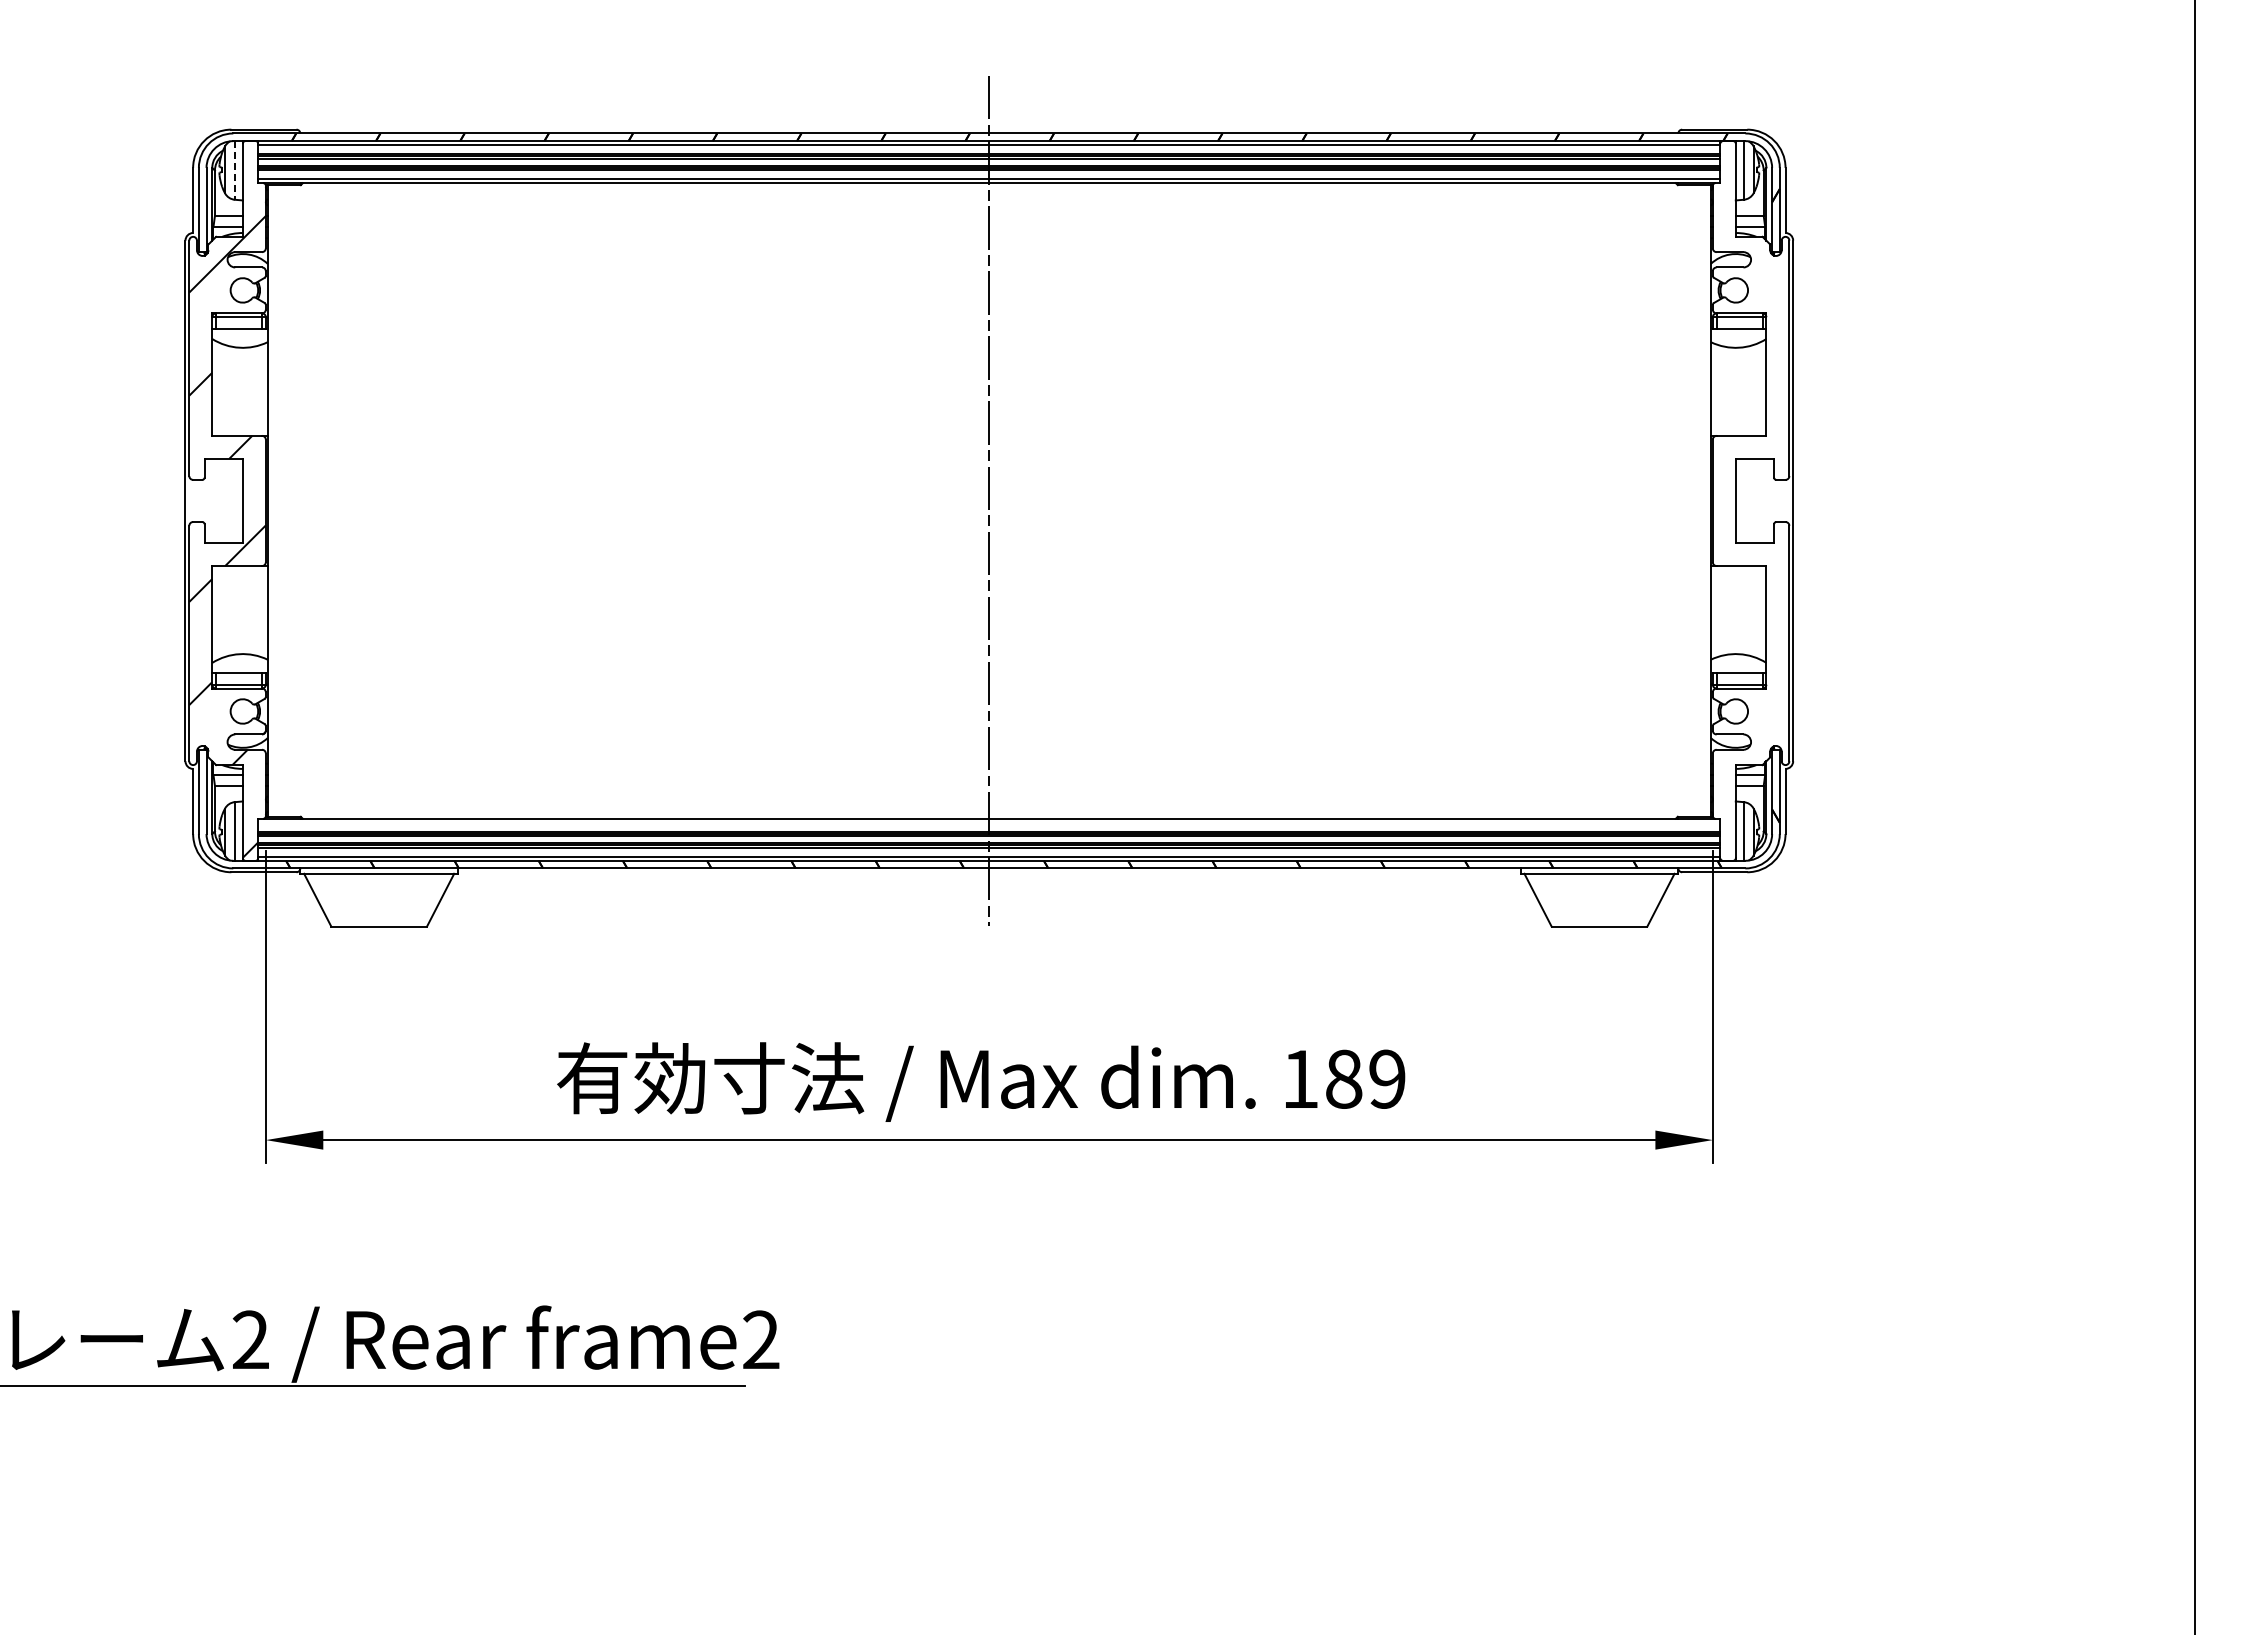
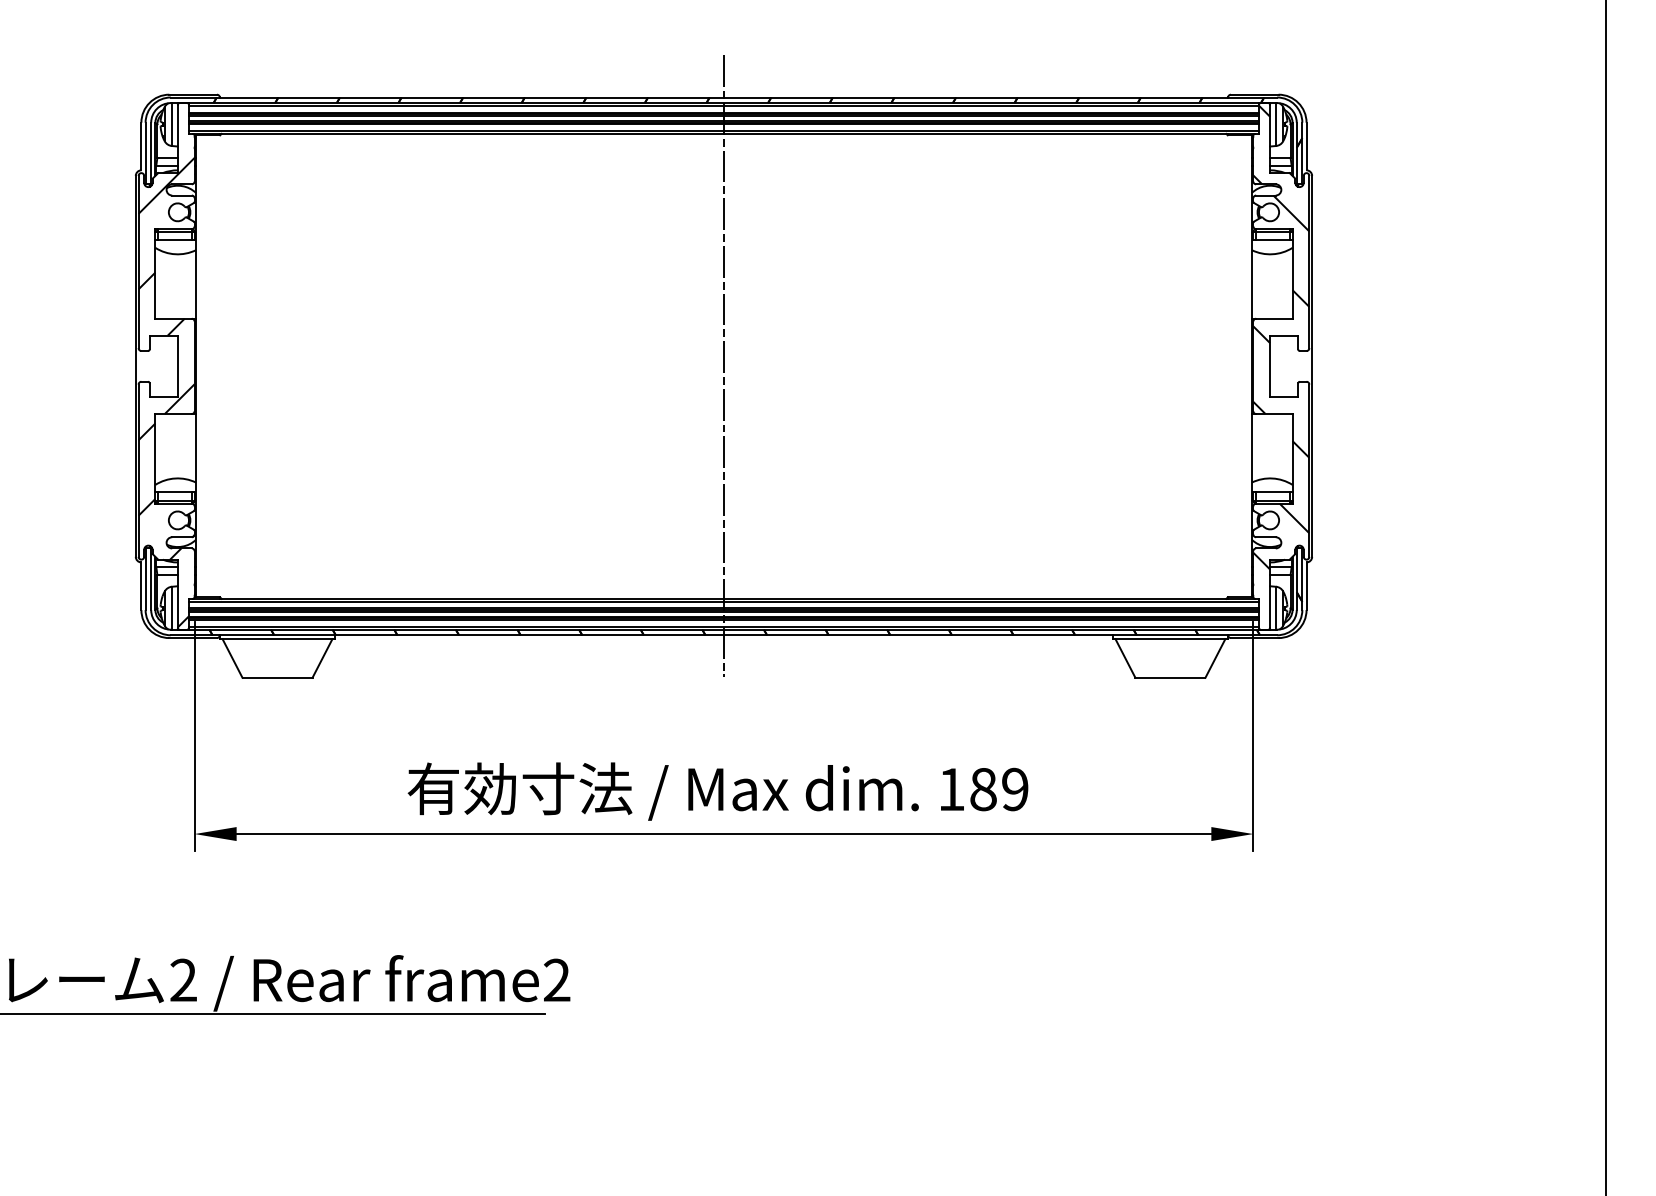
line: (234, 170) -> (171, 124), dashed -> solid
hatch: (1750, 461) -> (1280, 337), added
line: (989, 822) -> (724, 601), added

